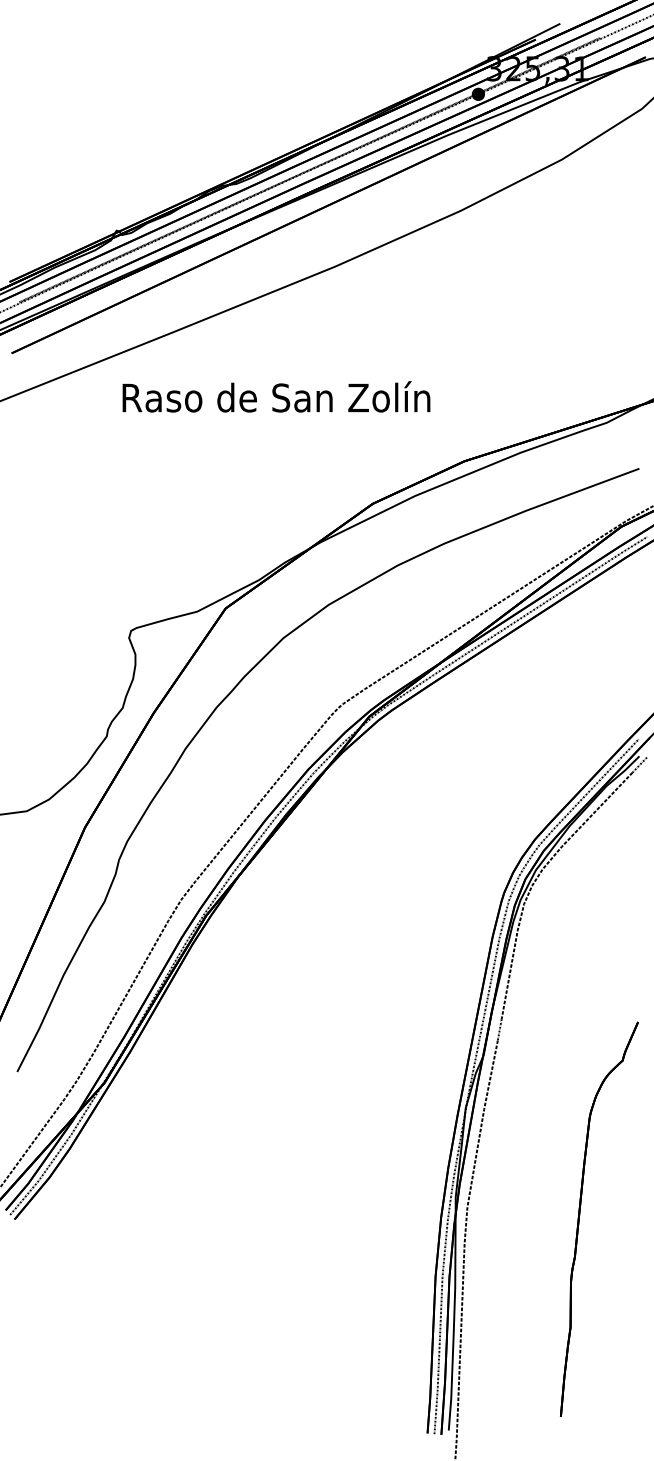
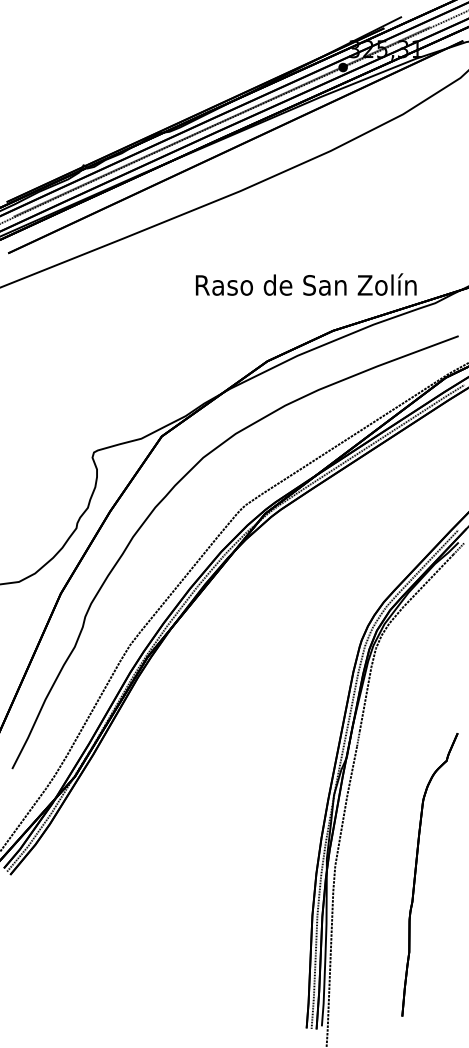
text: (276, 396) -> (306, 284), moved

